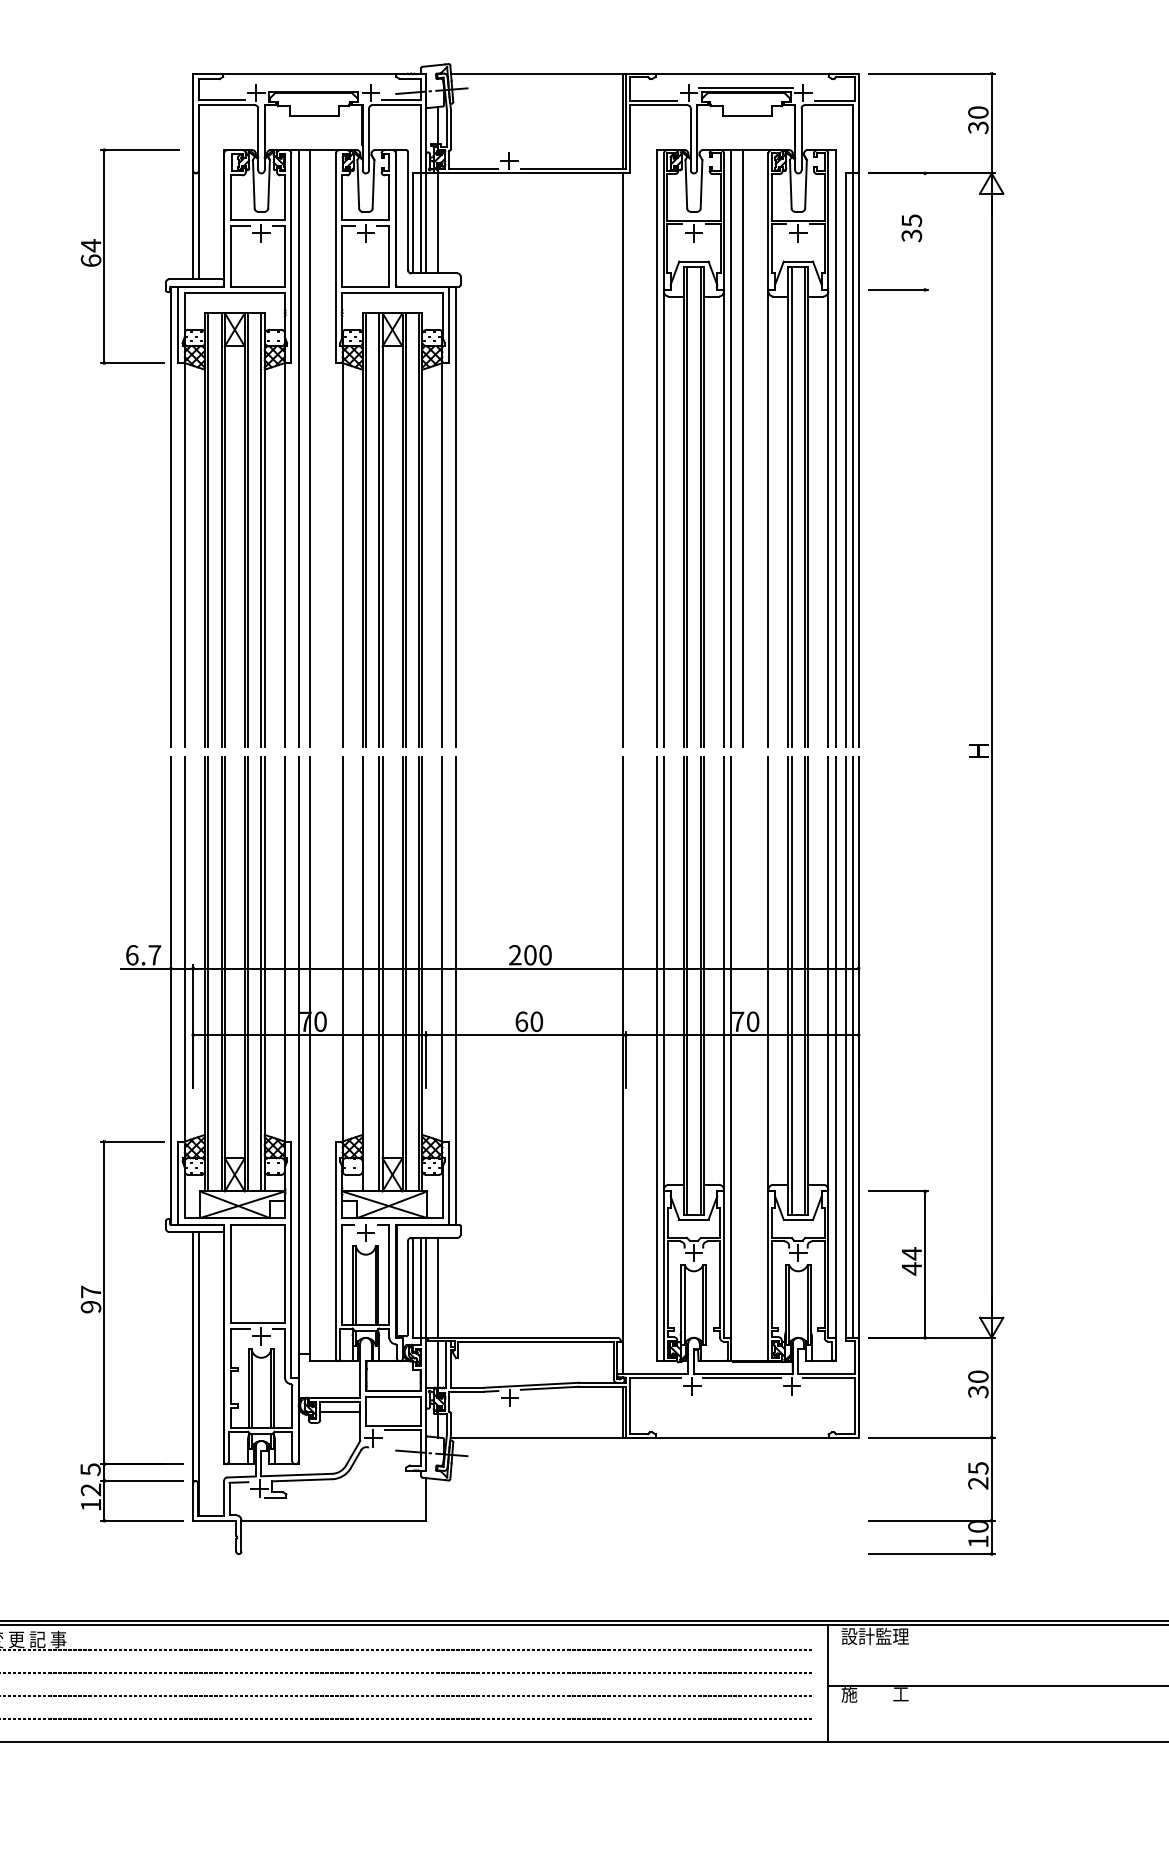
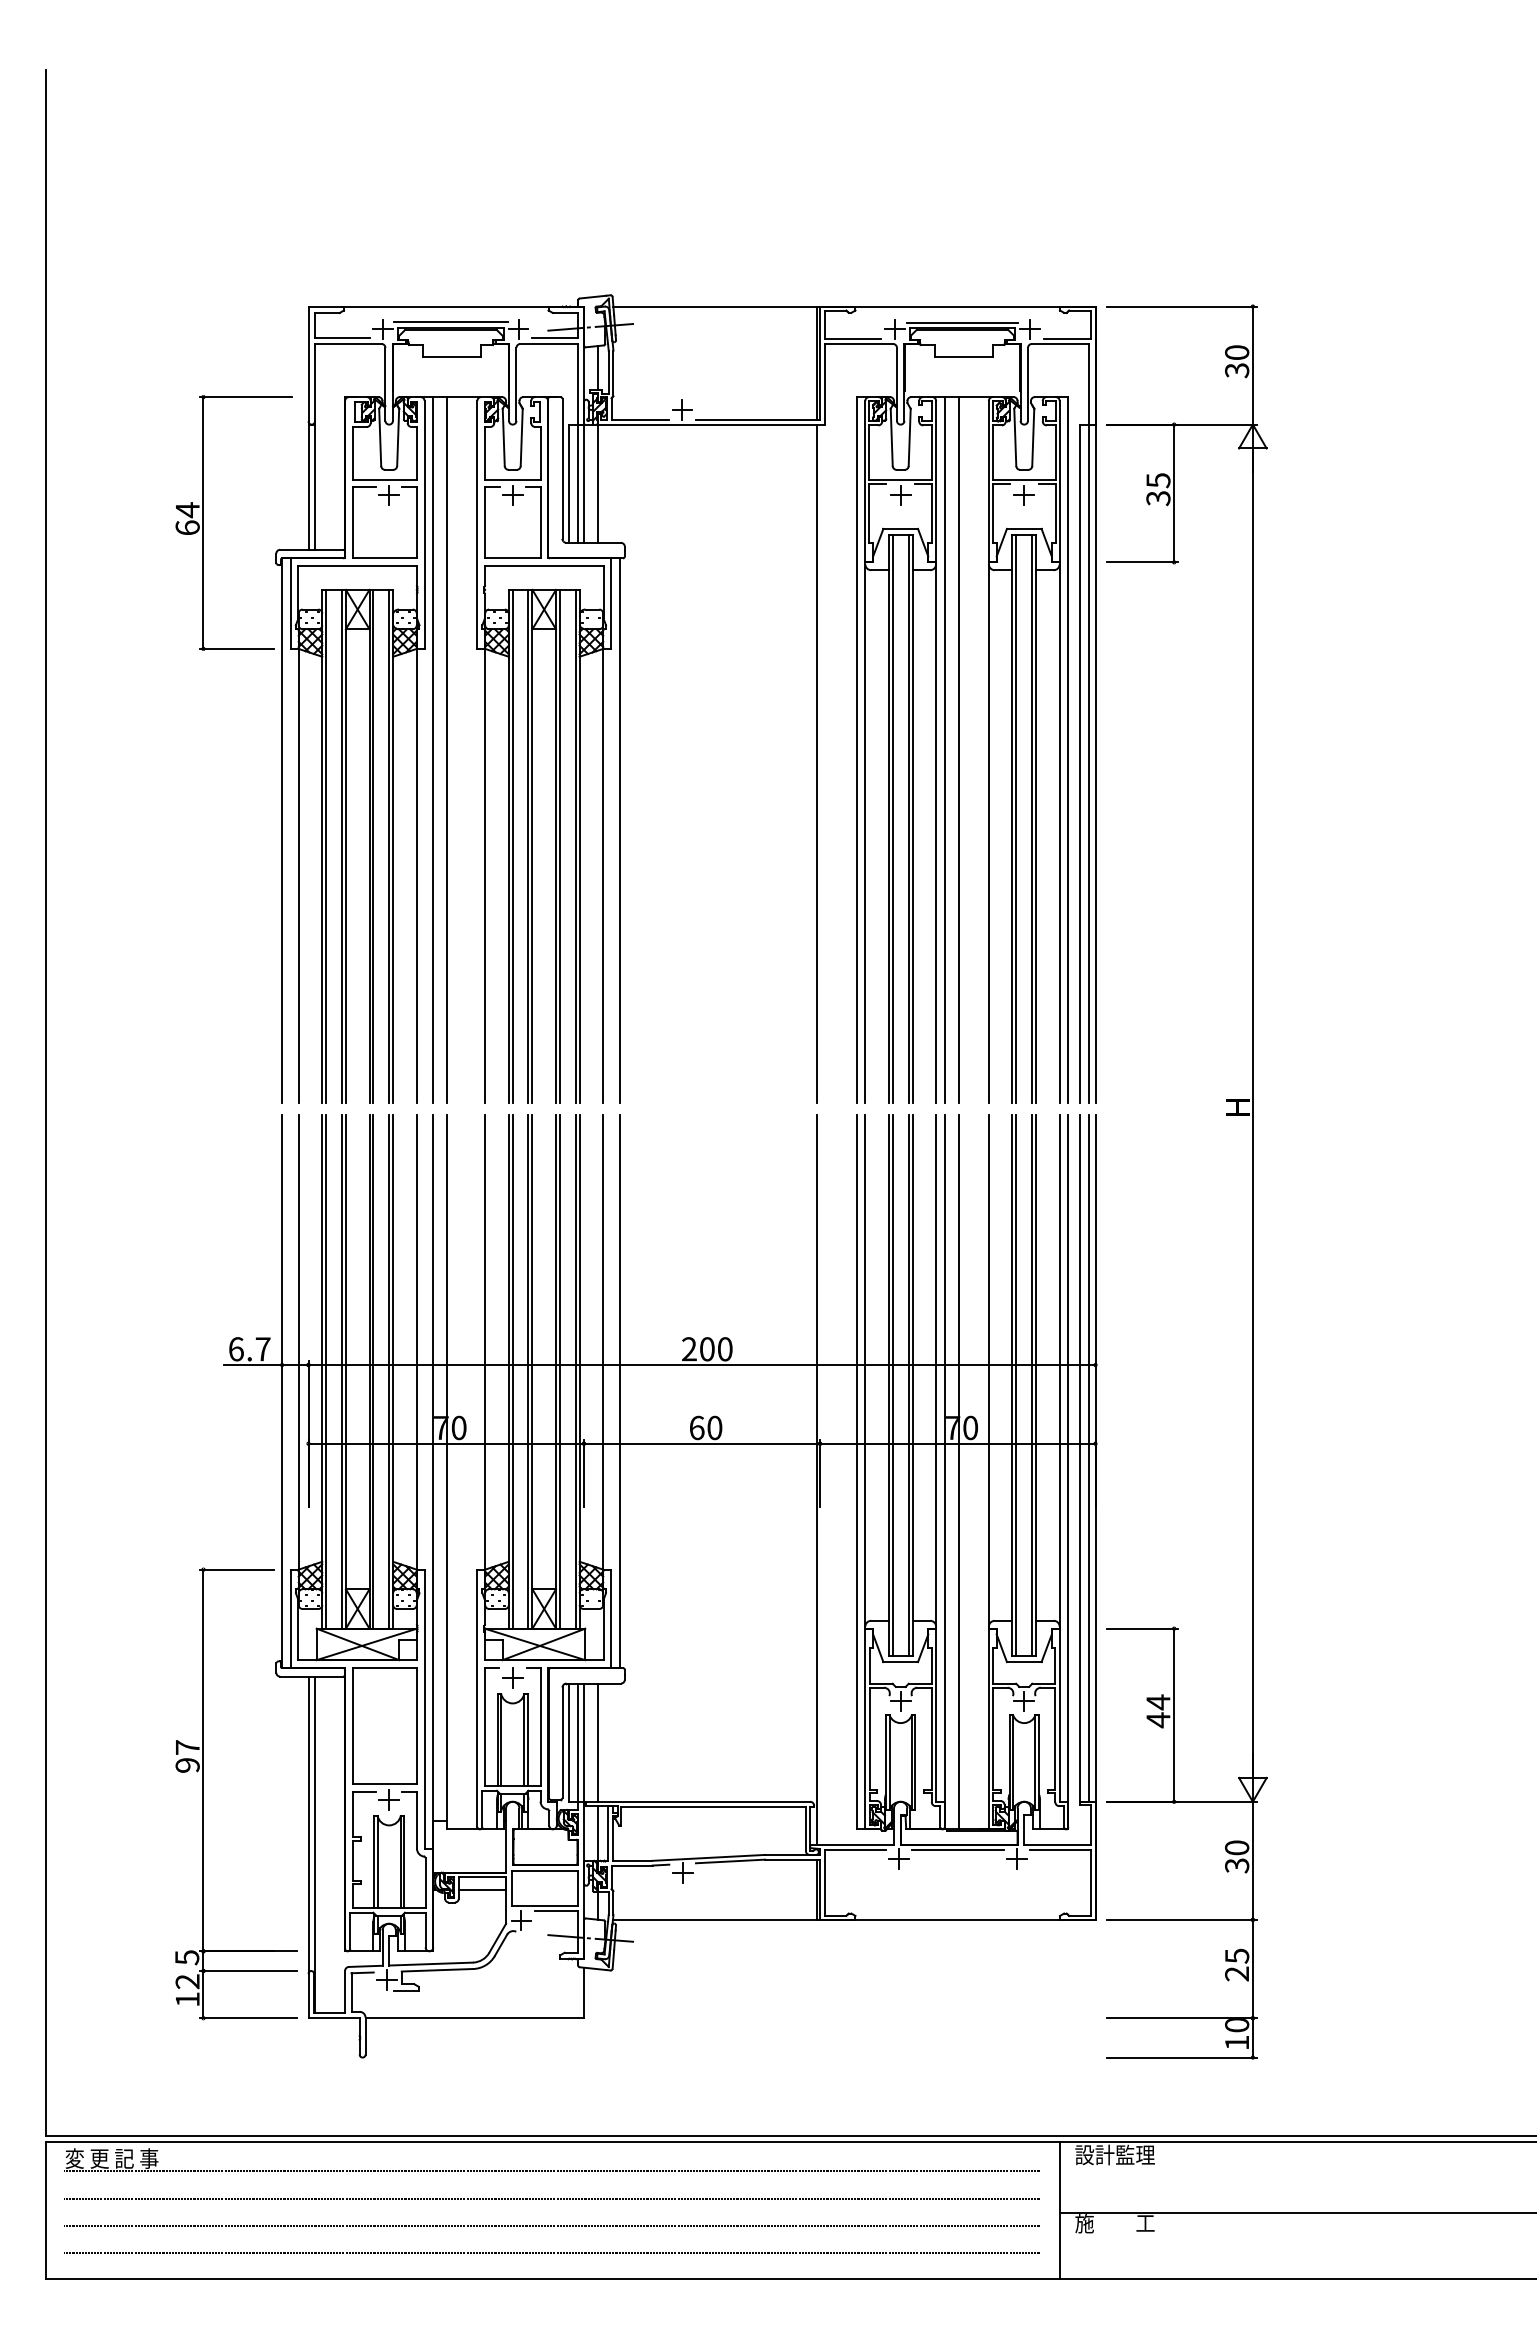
line: (313, 86) -> (450, 321), added
line: (925, 231) -> (1174, 493), added
line: (365, 974) -> (512, 1371), added
line: (742, 1059) -> (958, 1472), added

